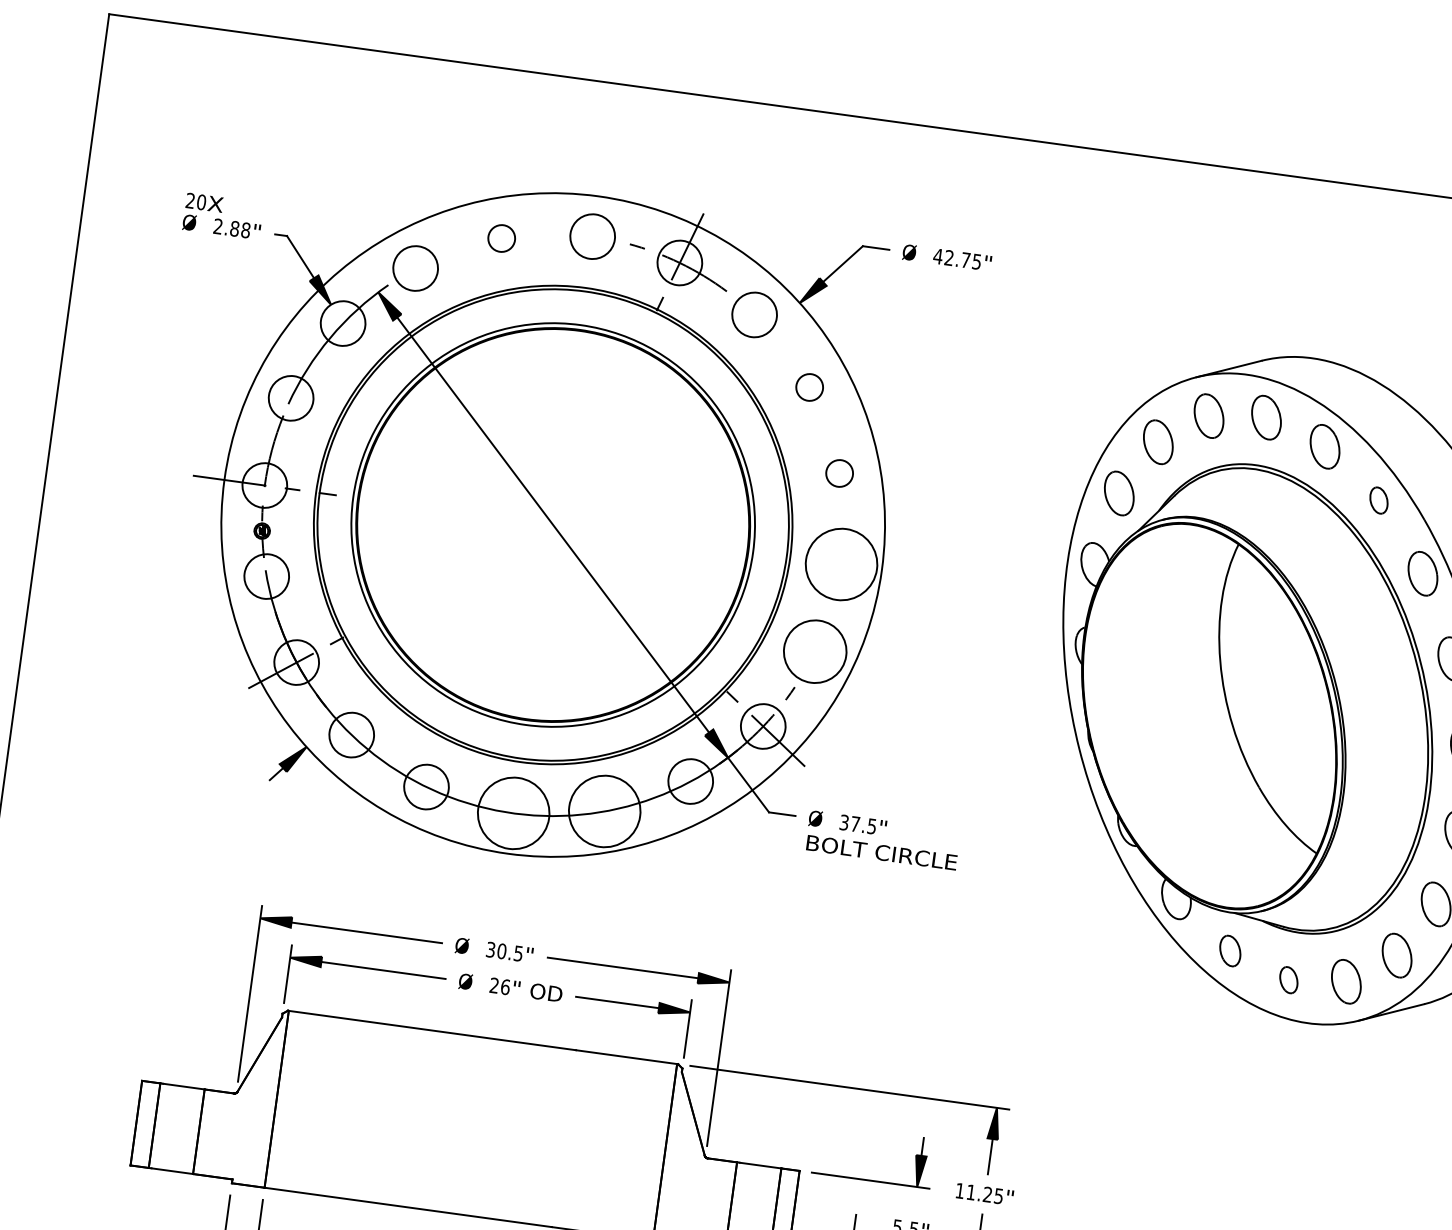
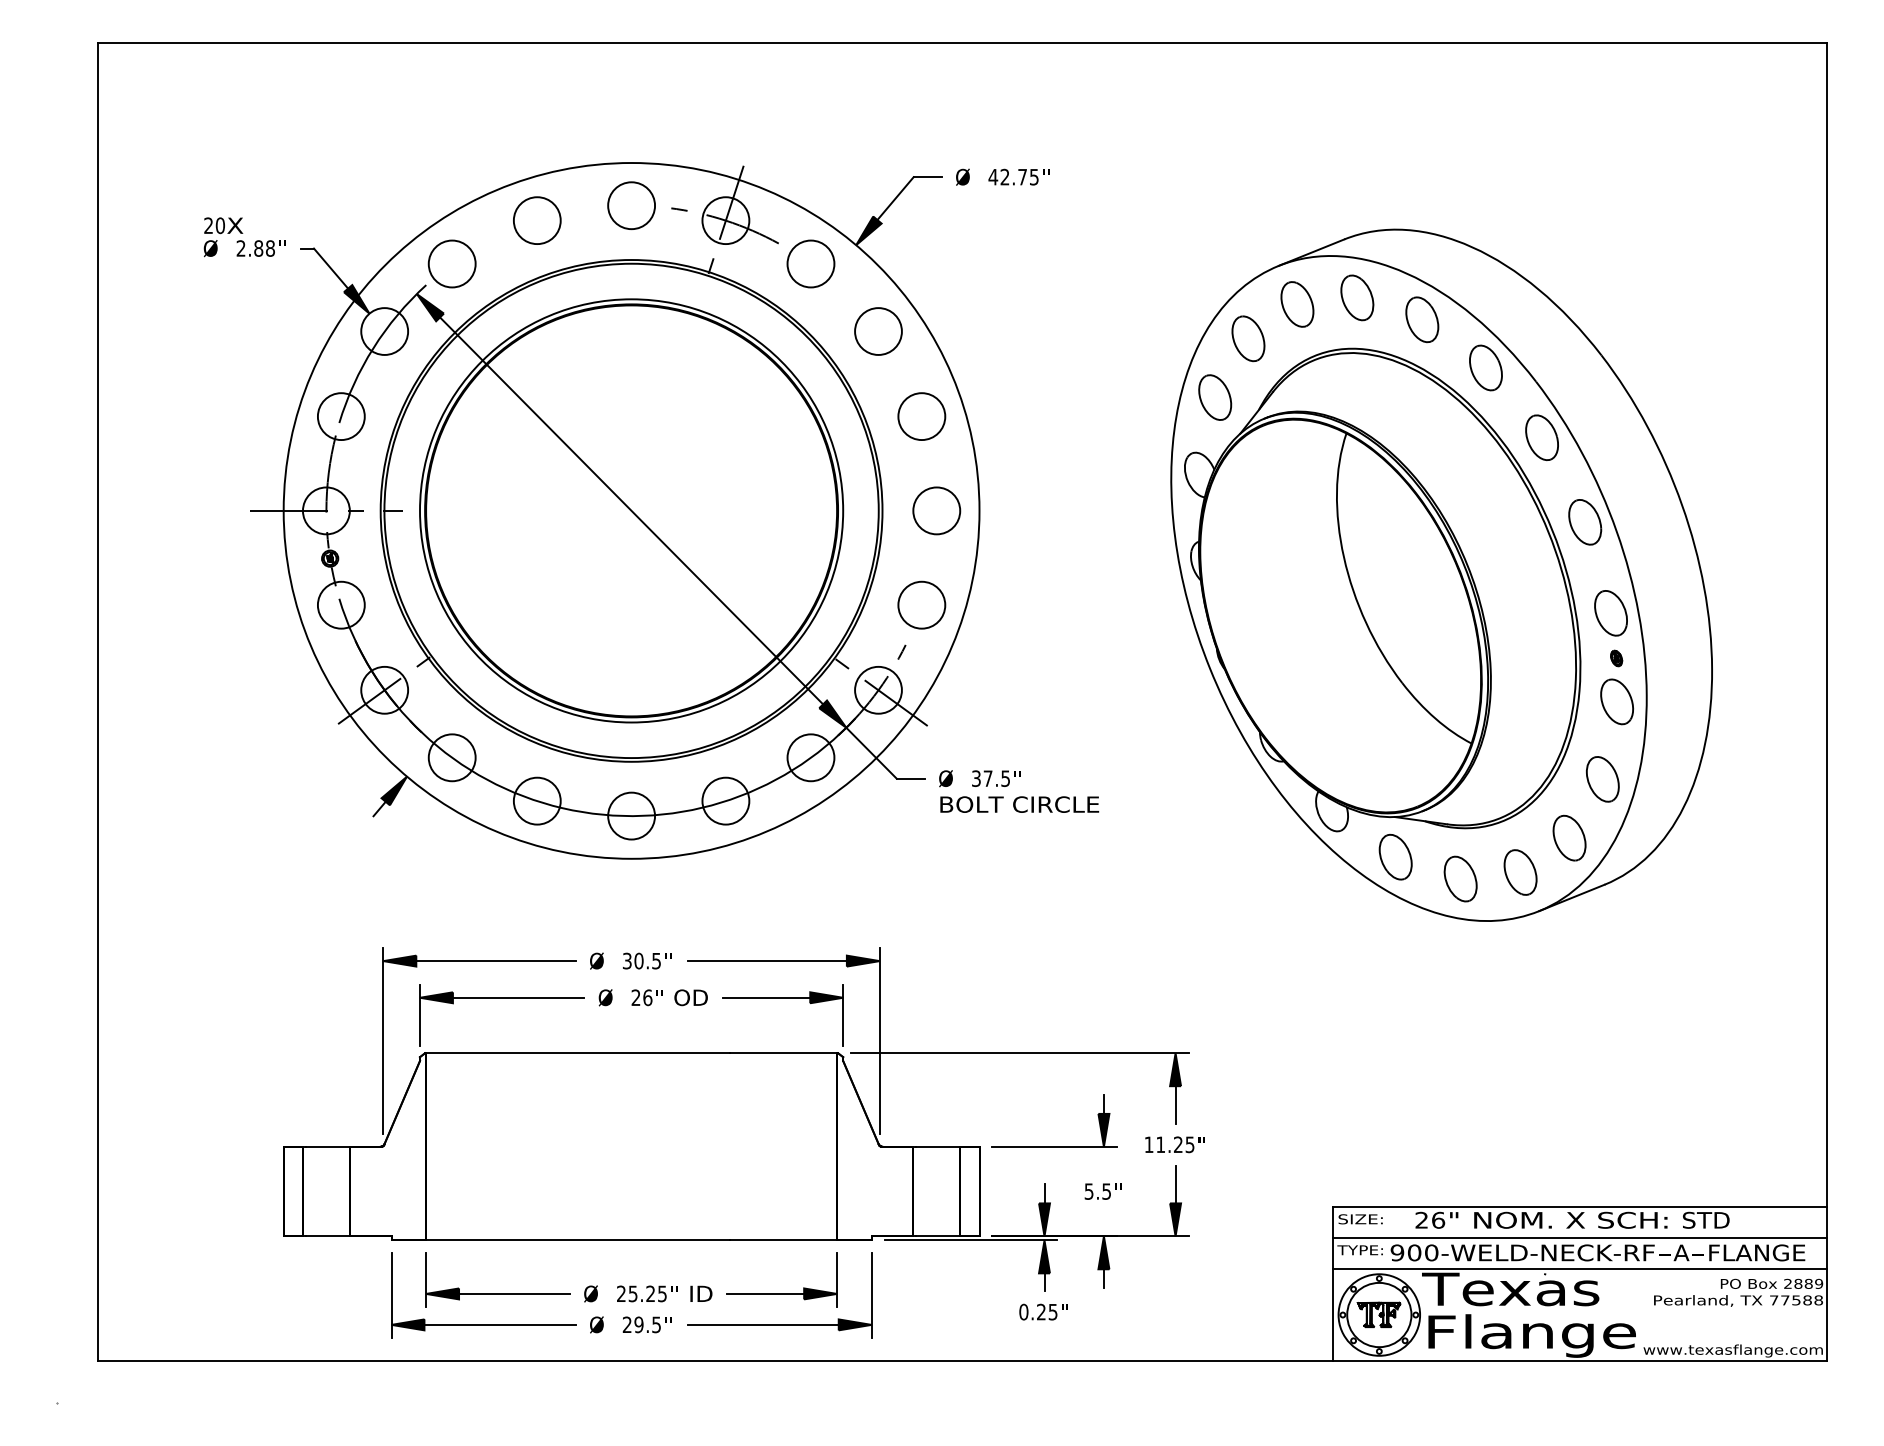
circle: (501, 238) -> (537, 220), size x1.67
circle: (809, 387) -> (878, 331), size x1.67
circle: (839, 473) -> (921, 416), size x1.67
part: (1378, 500) -> (1485, 367), size x1.67
circle: (841, 564) -> (936, 510), size x0.62
circle: (815, 650) -> (921, 604), size x0.71
circle: (604, 810) -> (725, 800), size x0.62
circle: (513, 812) -> (631, 815), size x0.62
part: (1230, 950) -> (1395, 856), size x1.43
part: (1288, 979) -> (1460, 878), size x1.67

